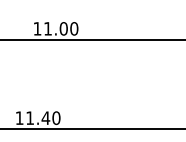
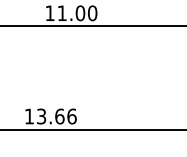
text: (43, 118) -> (57, 116), 11.40 -> 13.66

